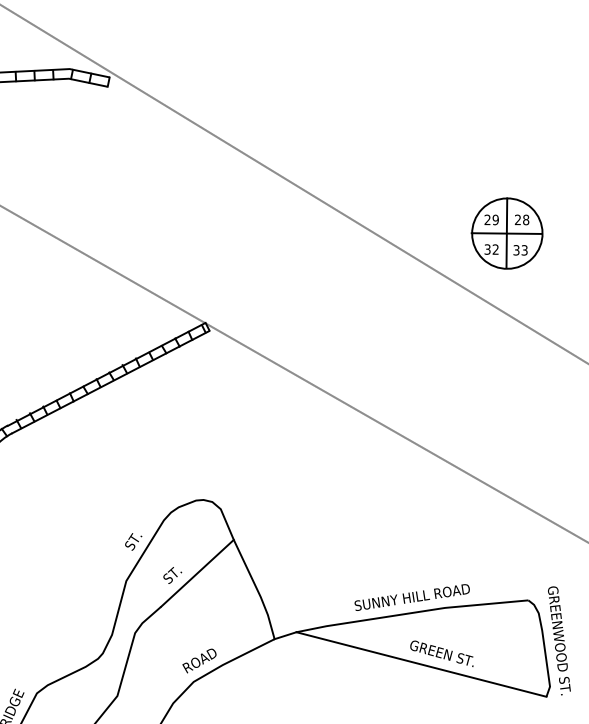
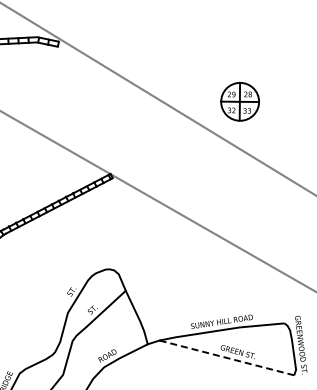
part: (506, 232) -> (239, 101), moved
line: (420, 663) -> (226, 357), solid -> dashed

